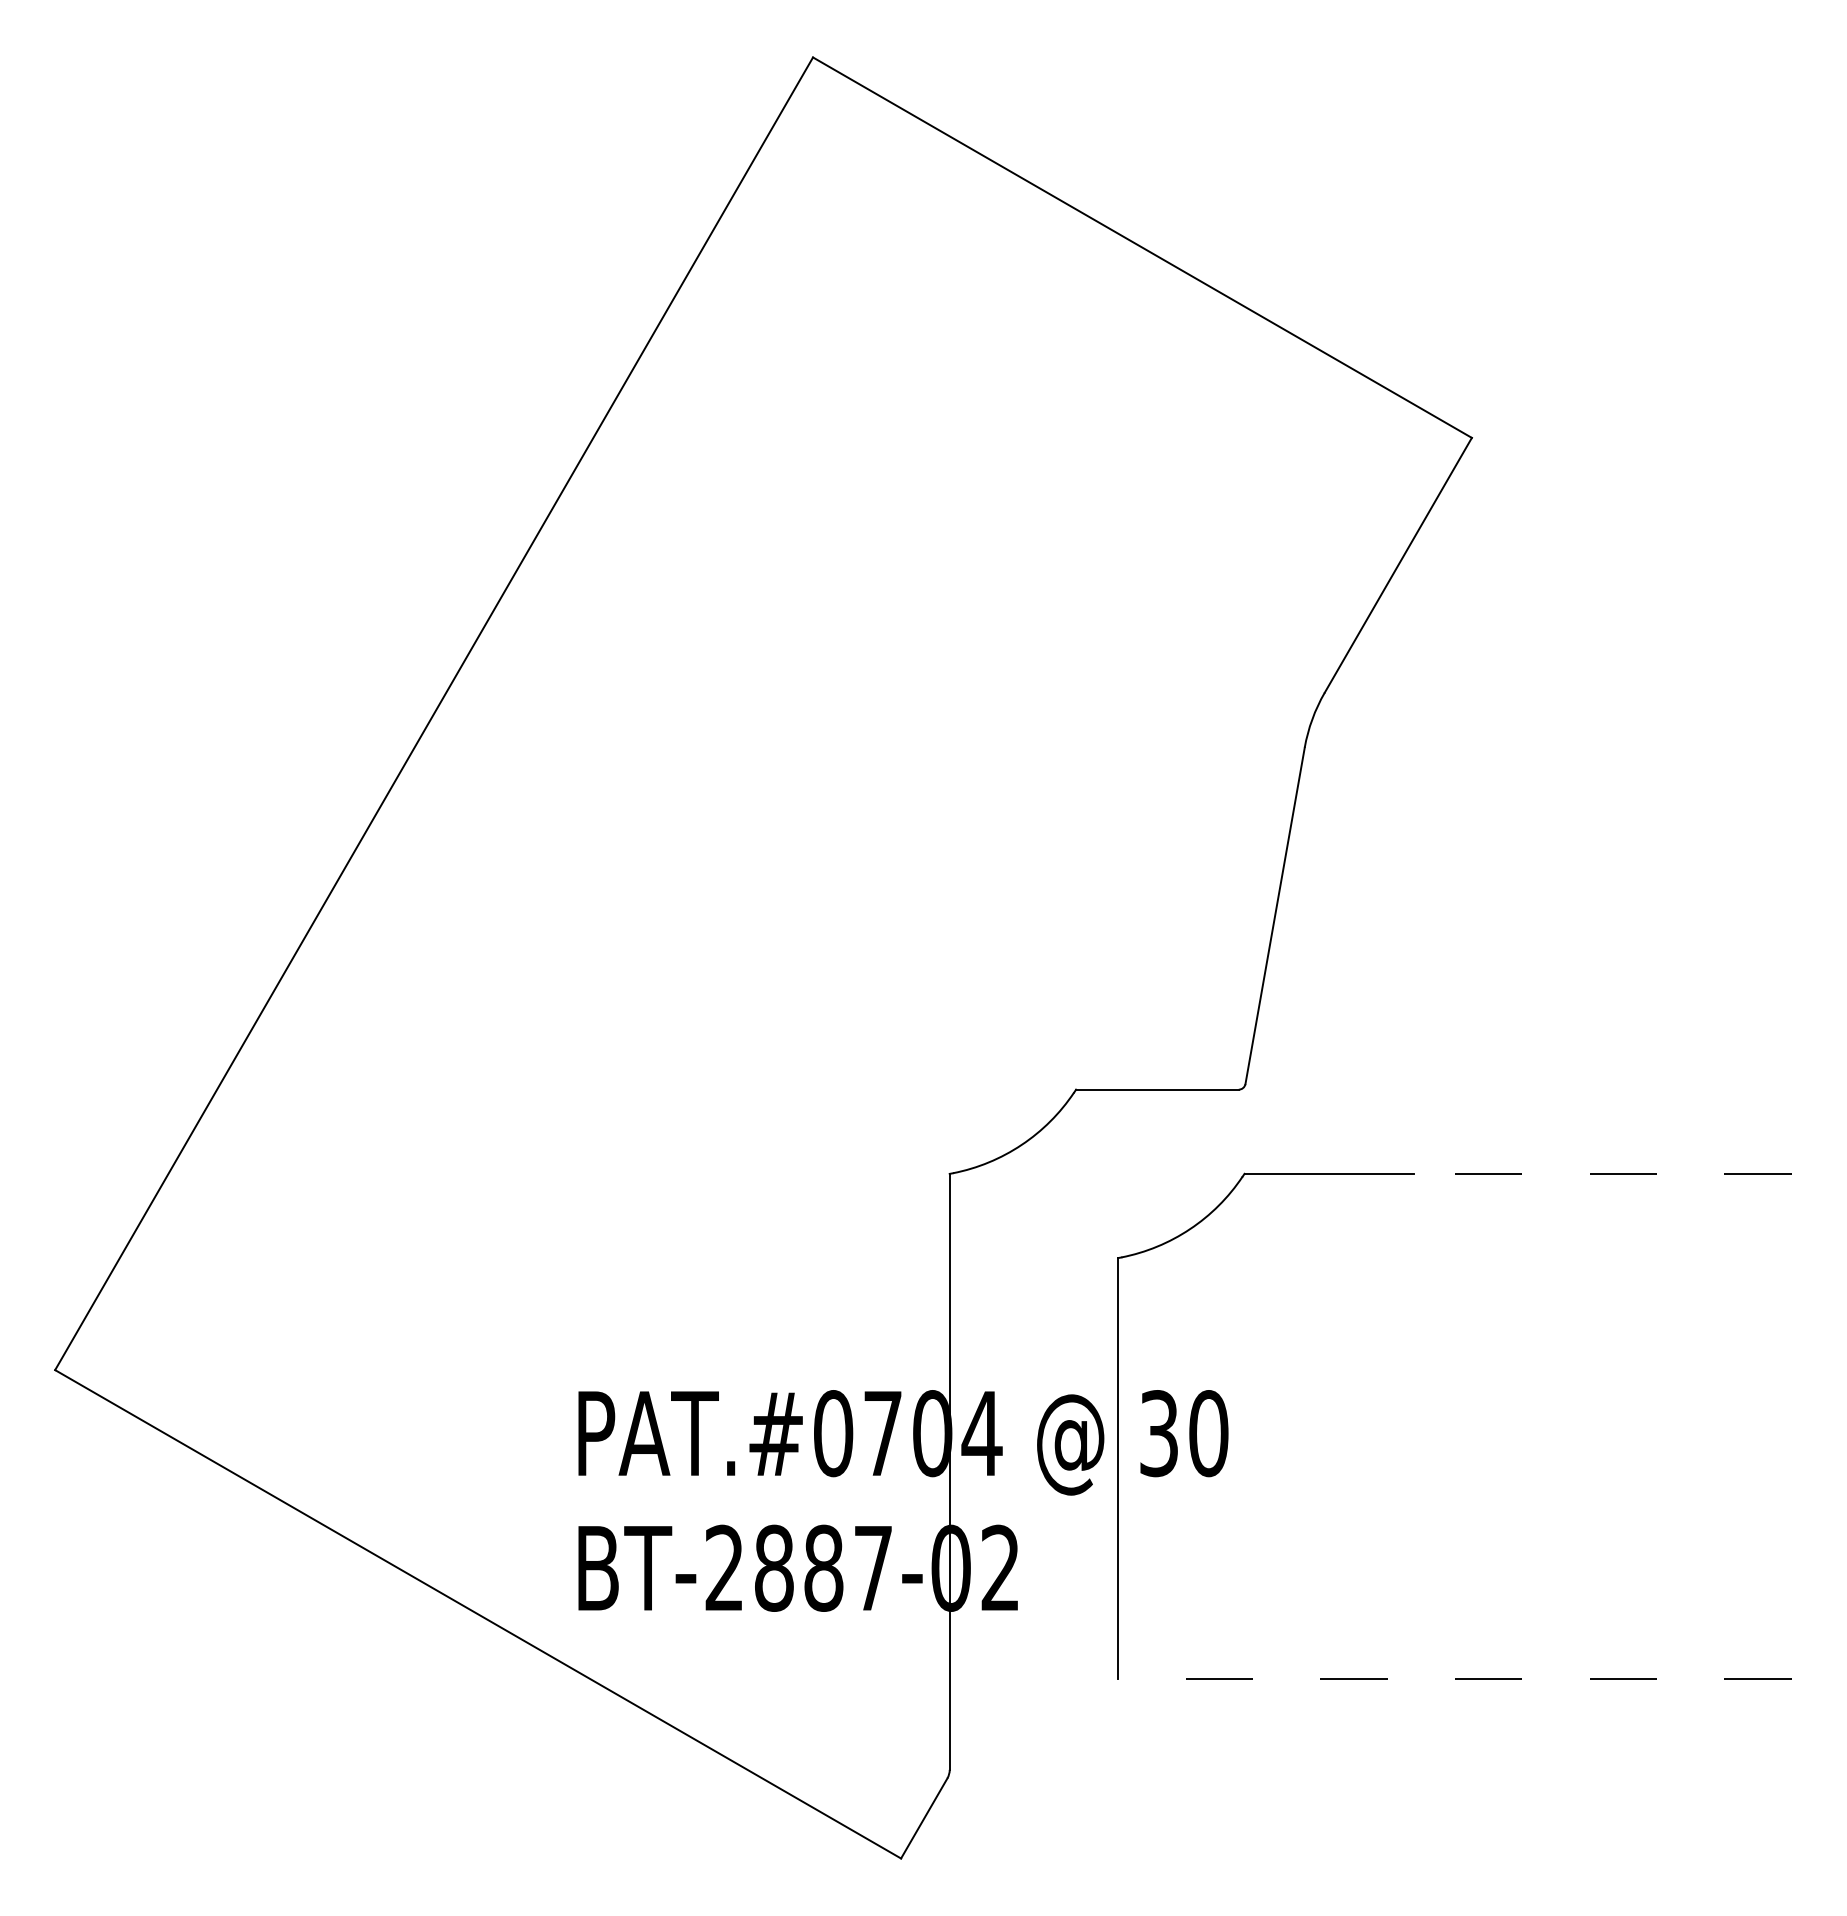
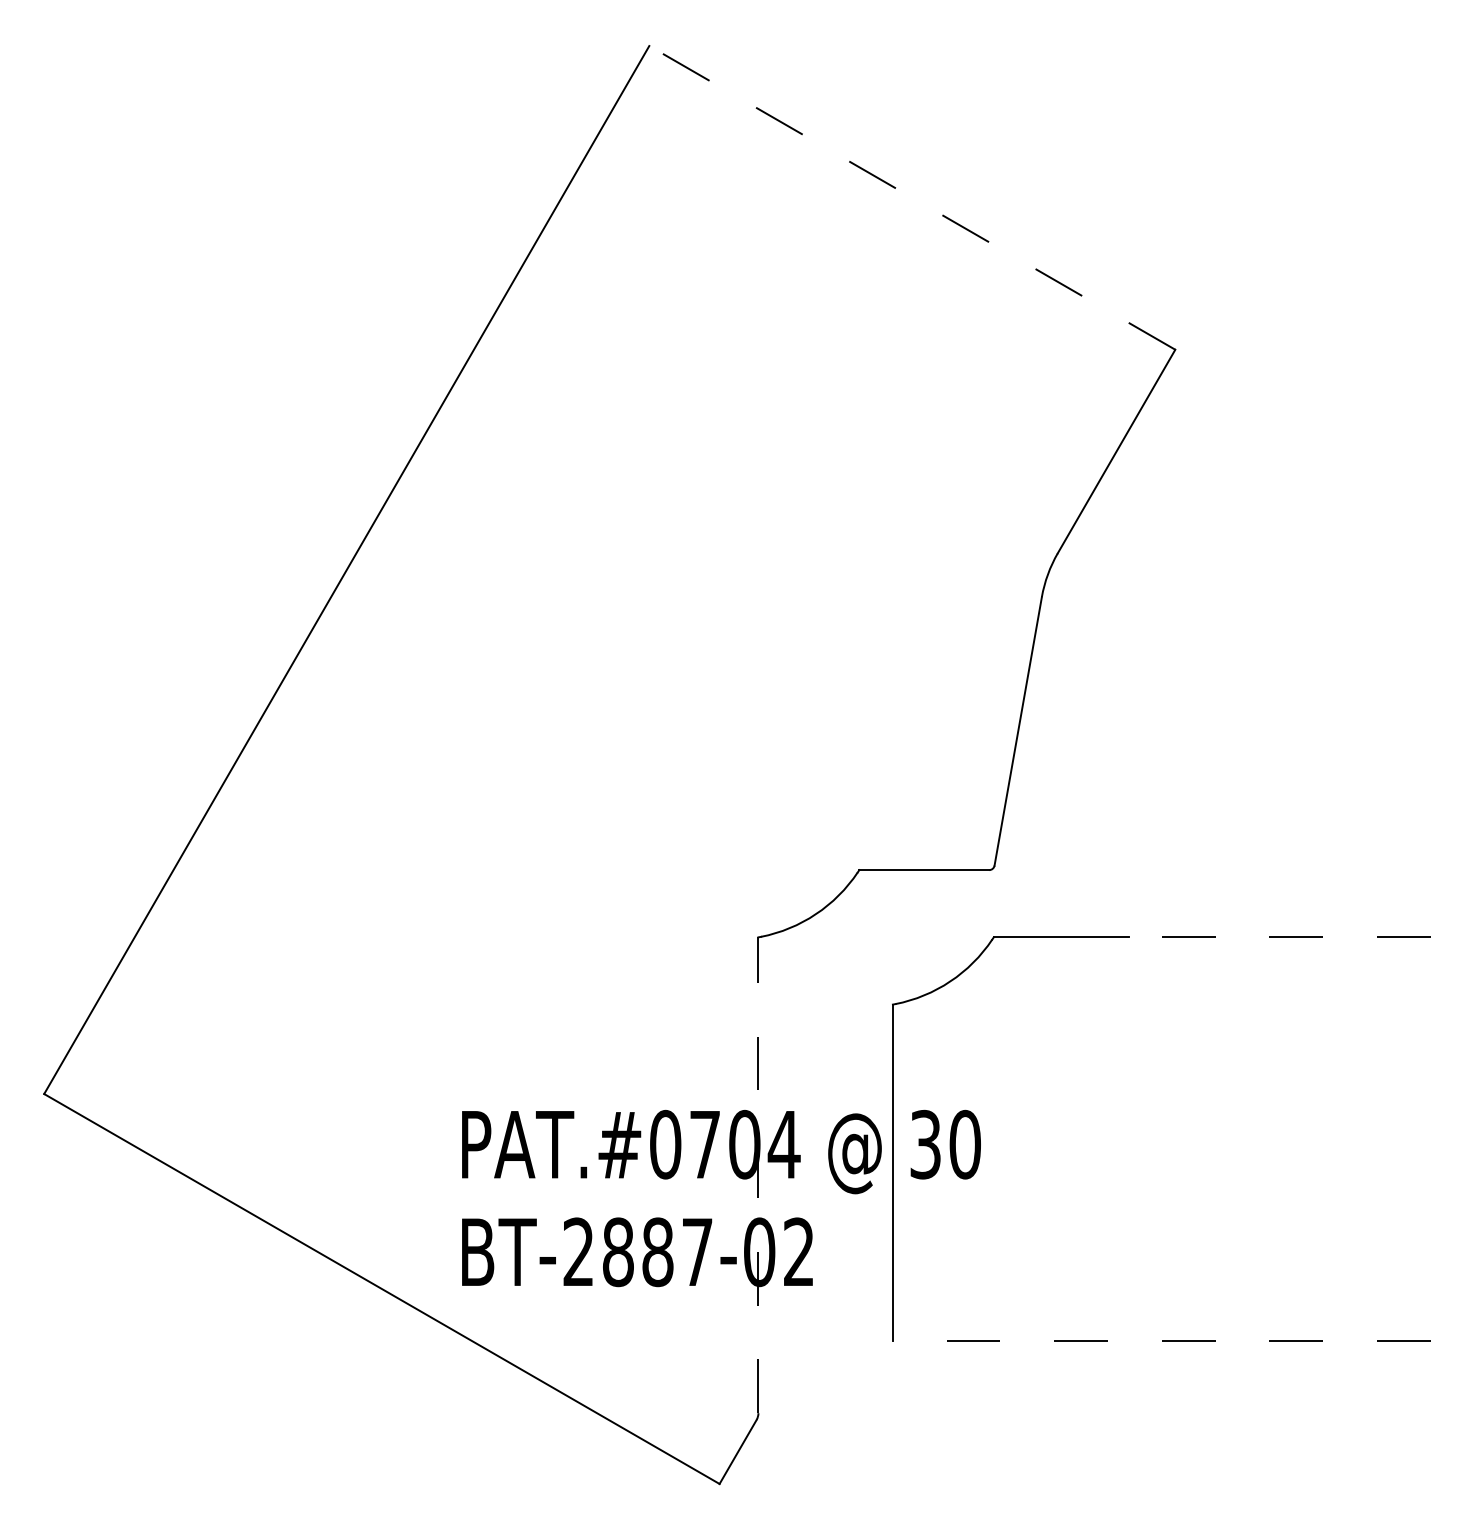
line: (1142, 247) -> (912, 197), solid -> dashed
line: (949, 1471) -> (758, 1174), solid -> dashed

